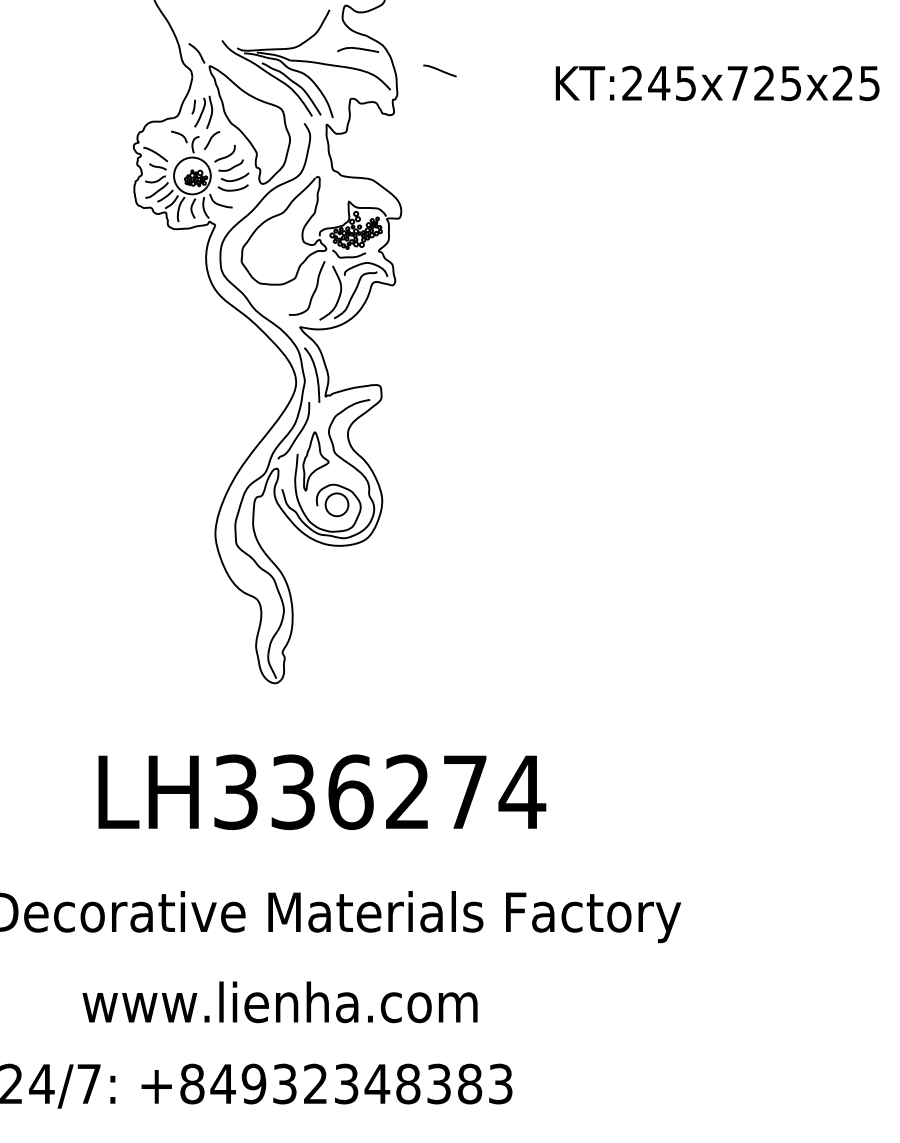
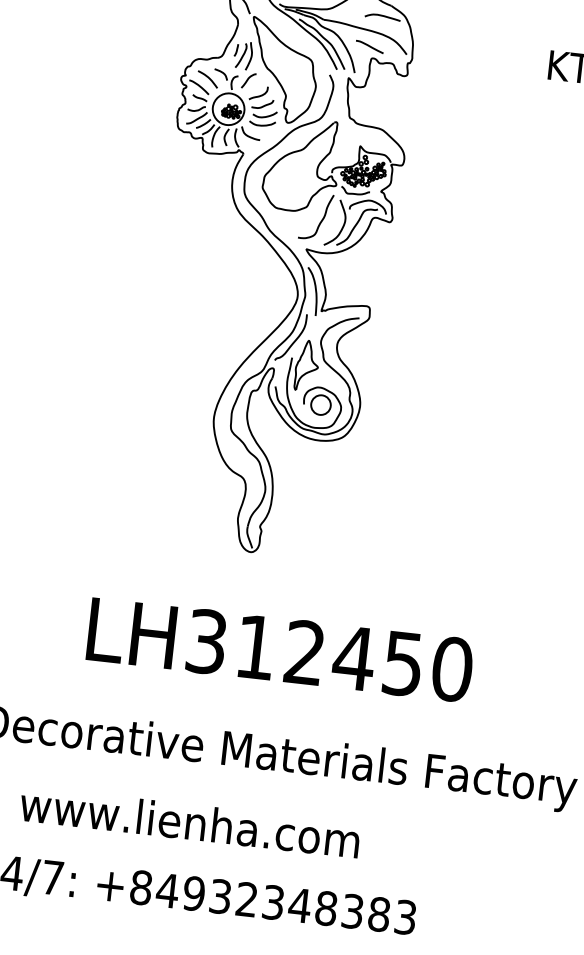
curve: (439, 70) -> (369, 46), moved
curve: (165, 143) -> (208, 78), added
text: (408, 792) -> (354, 658), LH336274 -> LH312450
text: (279, 1002) -> (189, 822), moved

